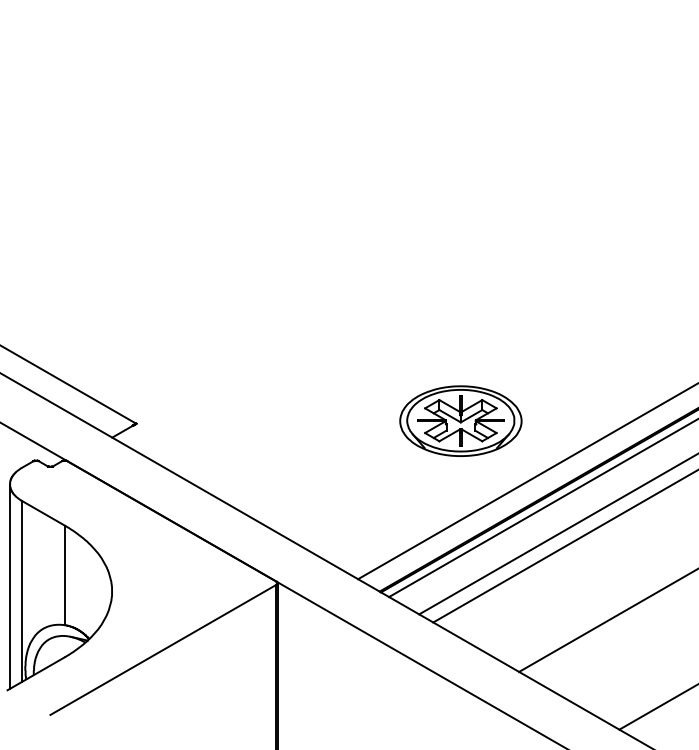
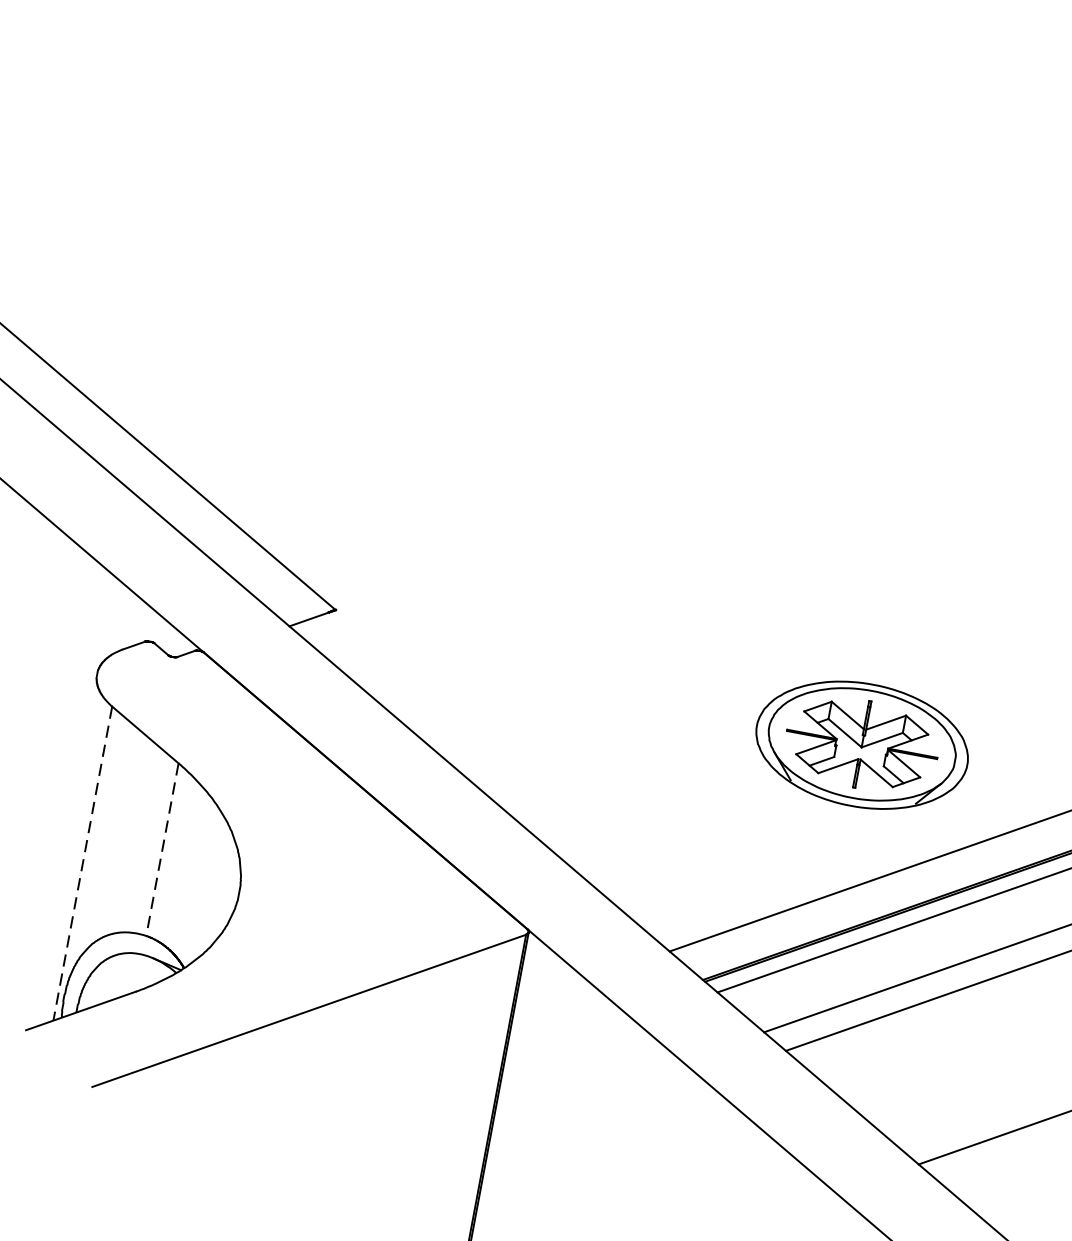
part: (460, 420) -> (861, 743), moved
line: (64, 575) -> (161, 849), solid -> dashed
line: (10, 586) -> (64, 851), removed
line: (21, 591) -> (82, 863), solid -> dashed

